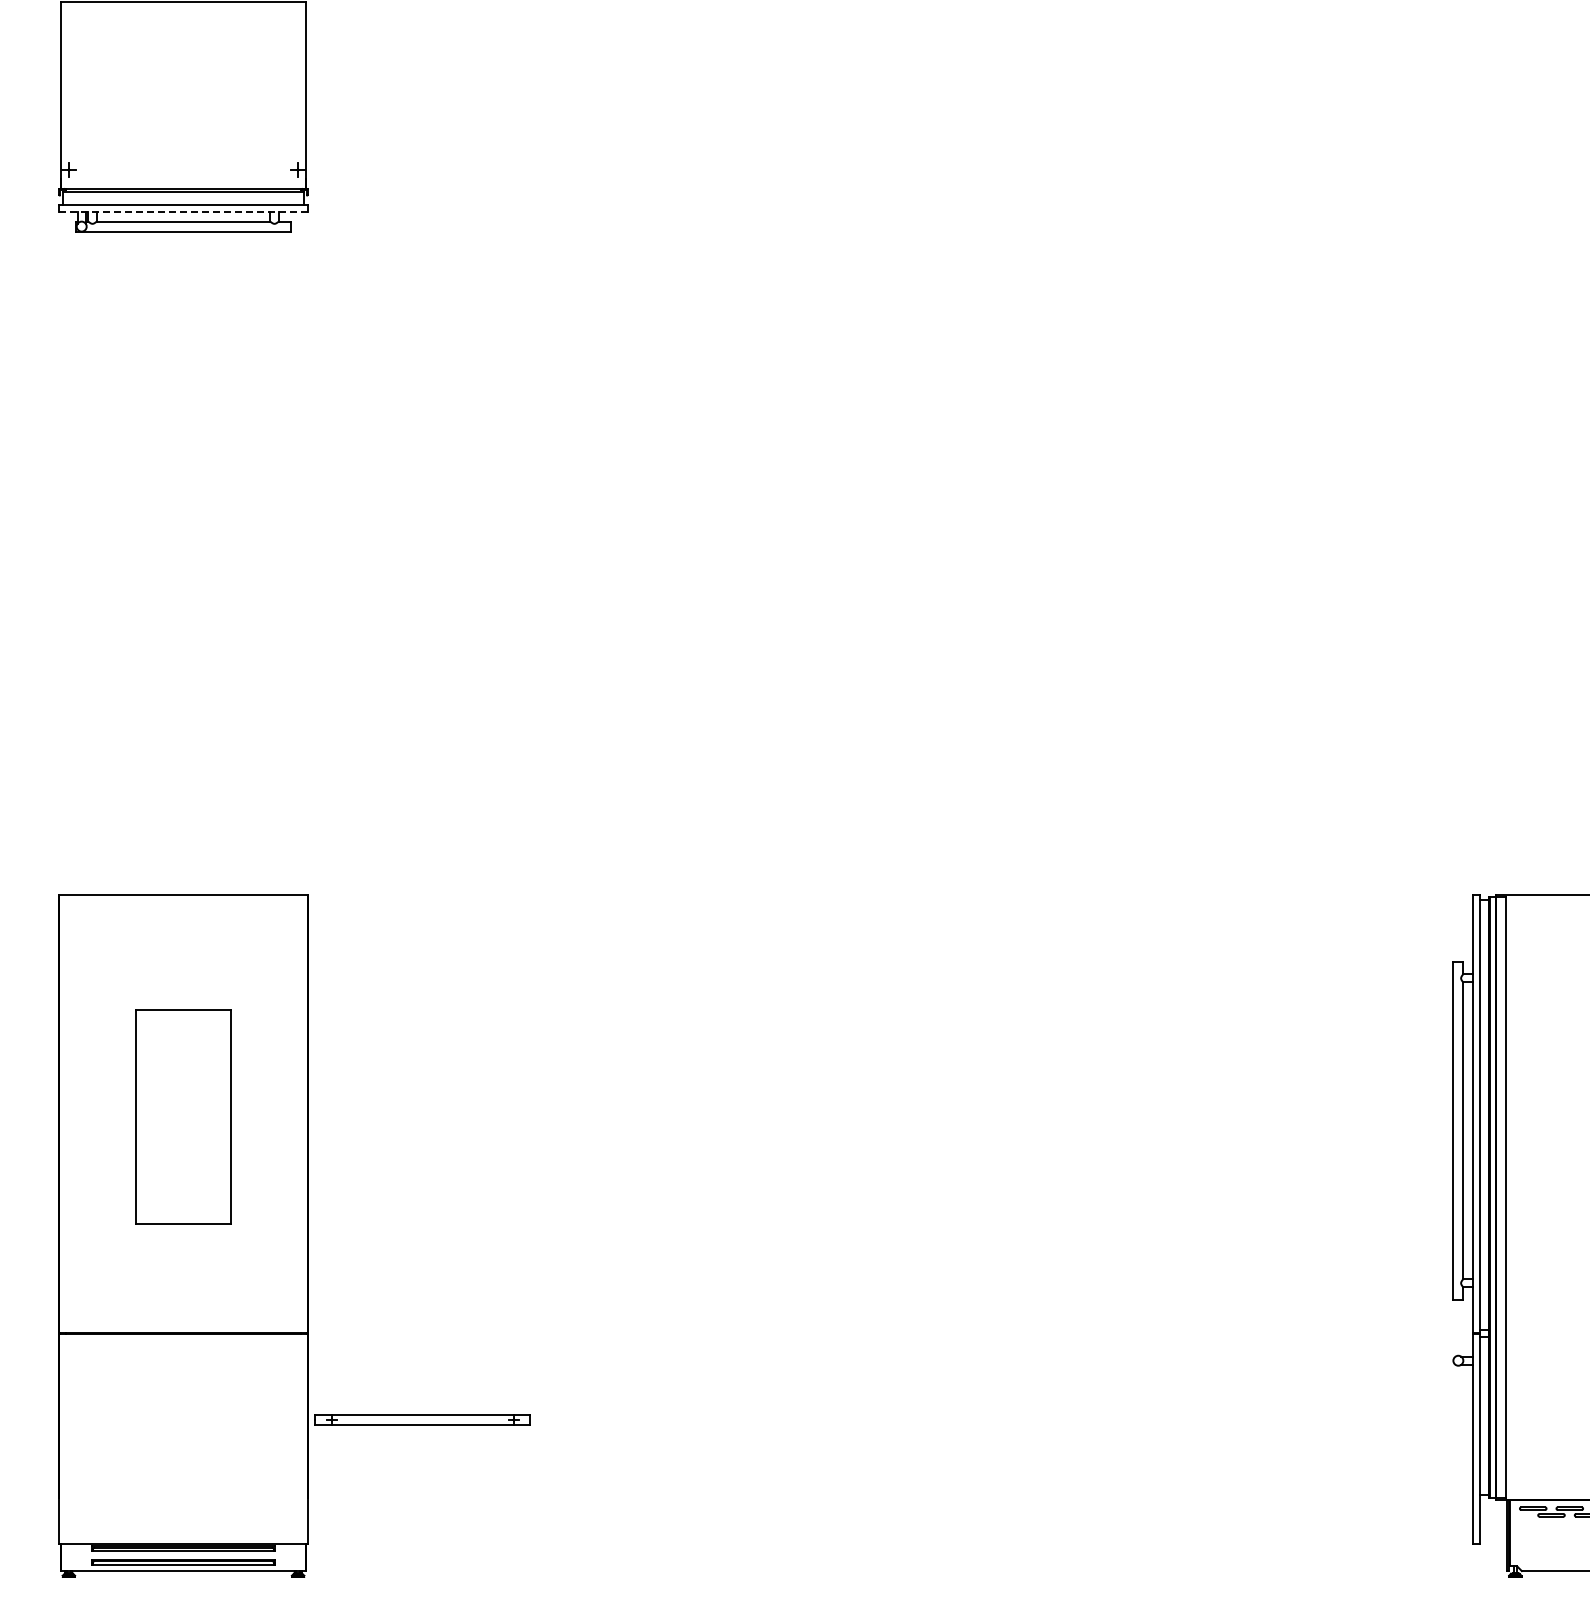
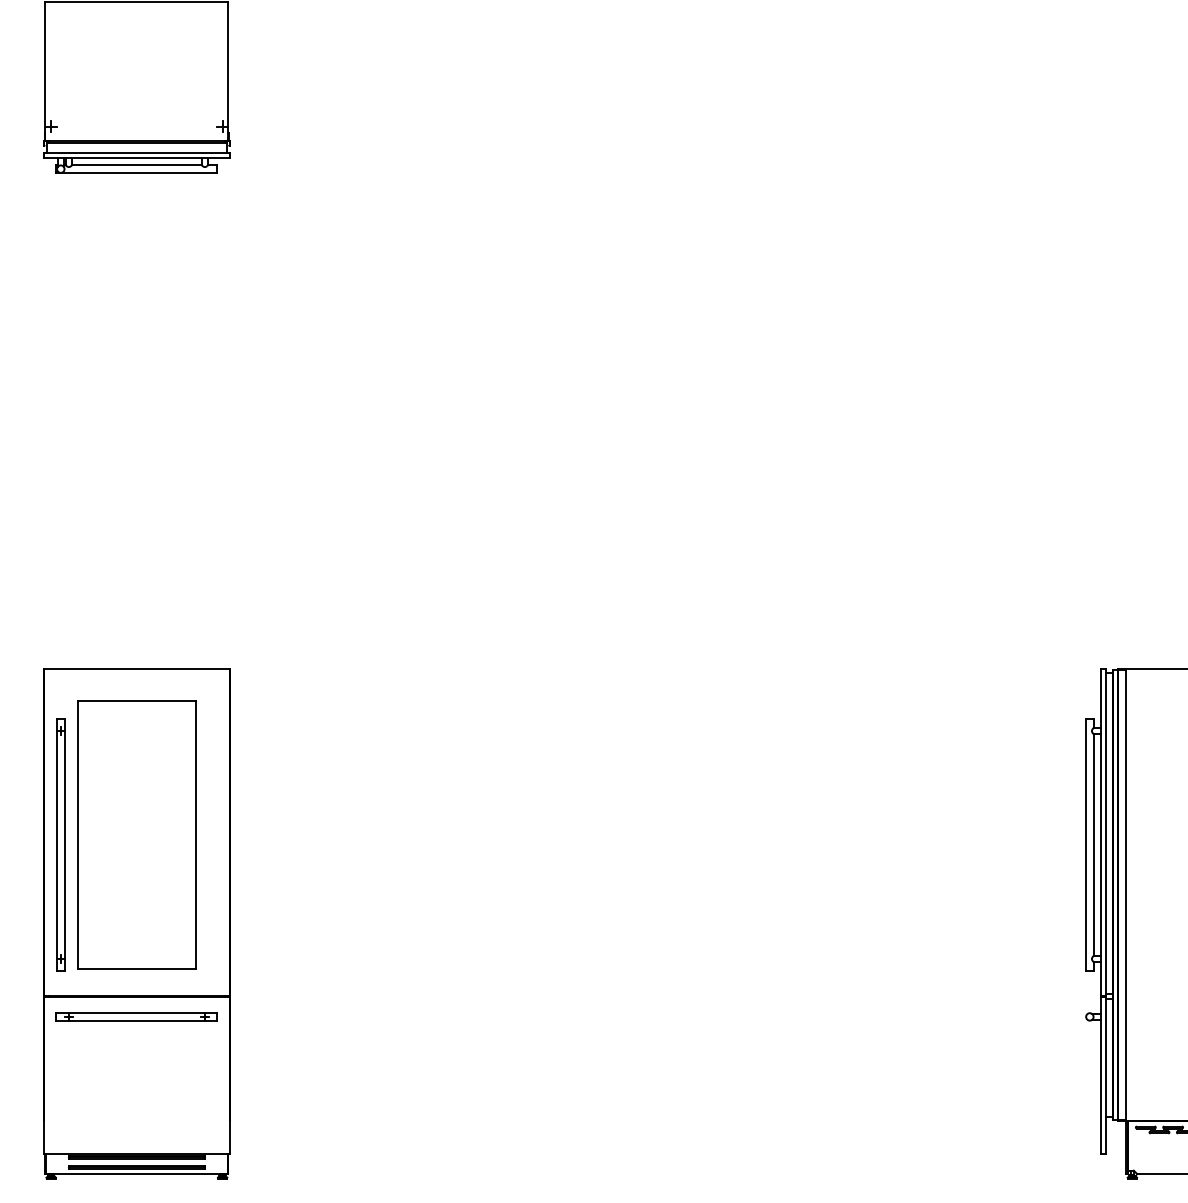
line: (183, 211) -> (136, 157), dashed -> solid
part: (183, 1116) -> (136, 834), size x1.67
part: (81, 1130) -> (60, 844), added
part: (422, 1419) -> (136, 1016), moved

